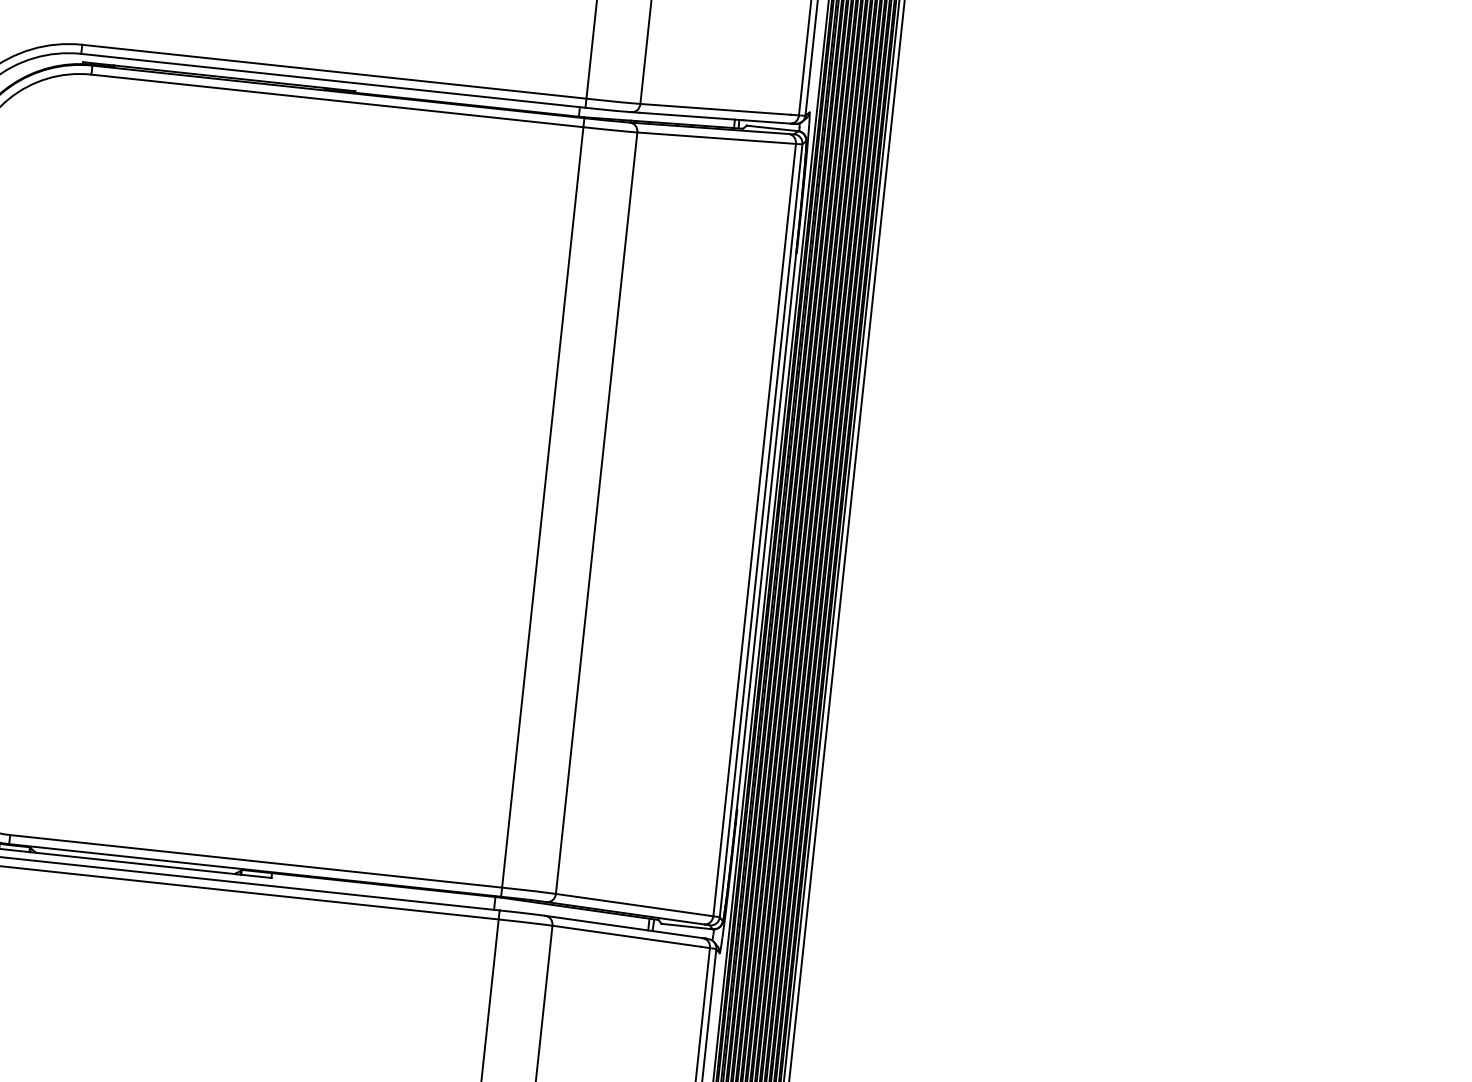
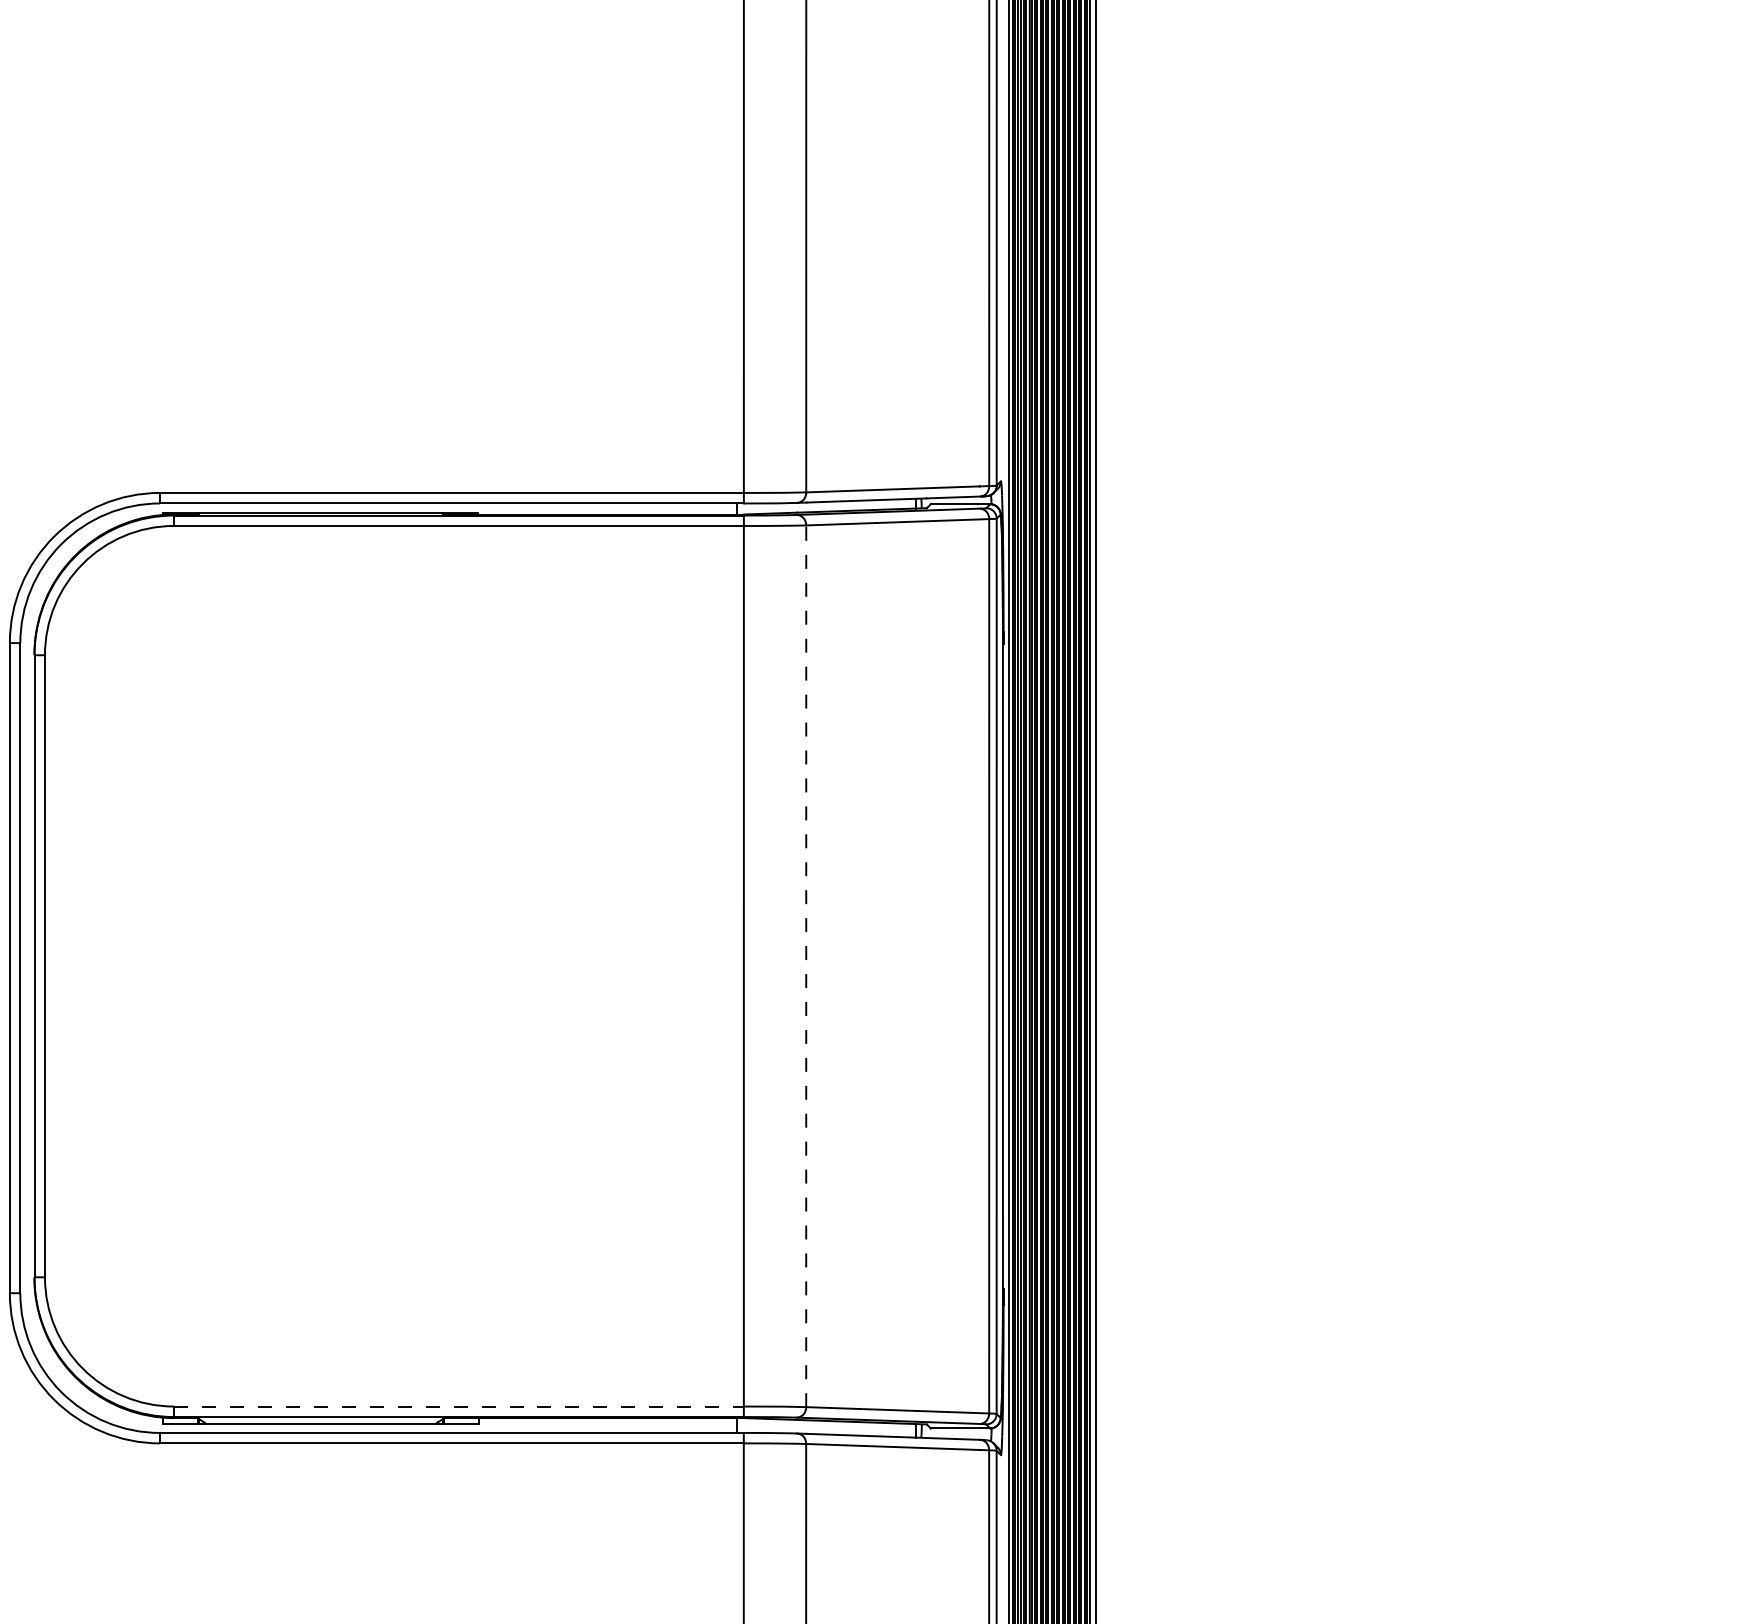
line: (596, 513) -> (806, 966), solid -> dashed
line: (256, 861) -> (459, 1406), solid -> dashed

